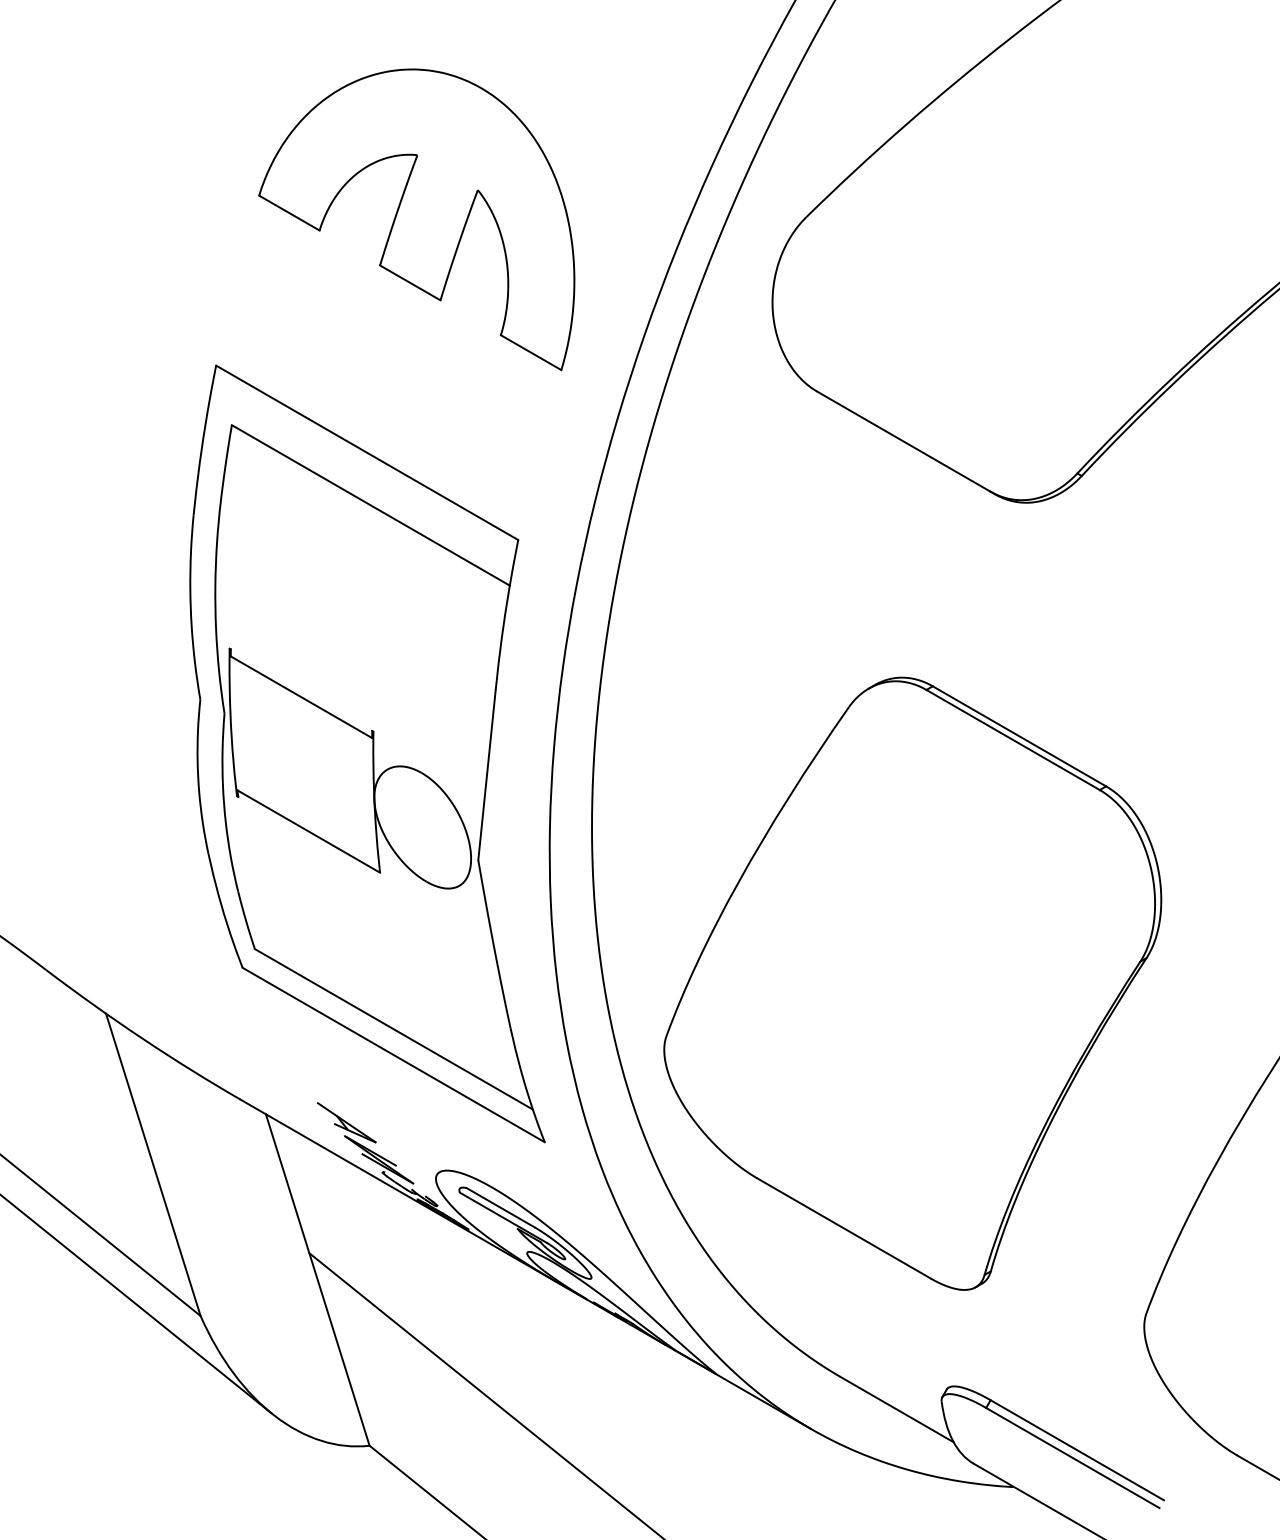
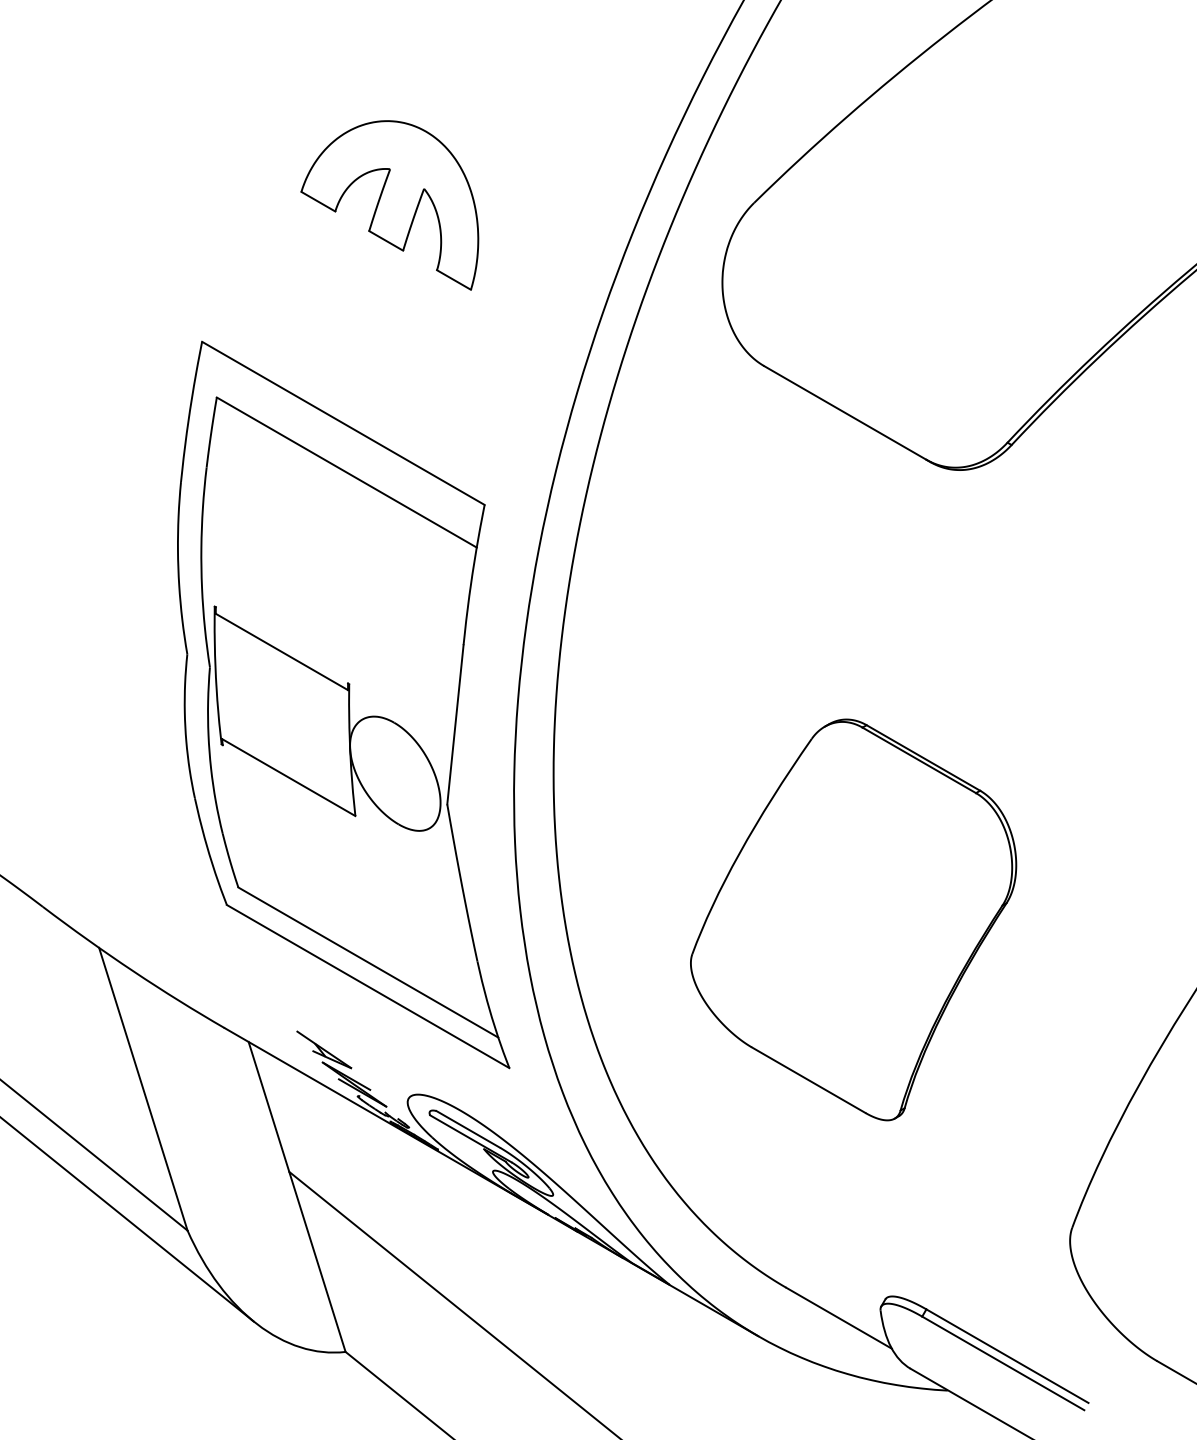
part: (416, 219) -> (389, 205), size x0.6
part: (912, 983) -> (853, 919), size x0.7

